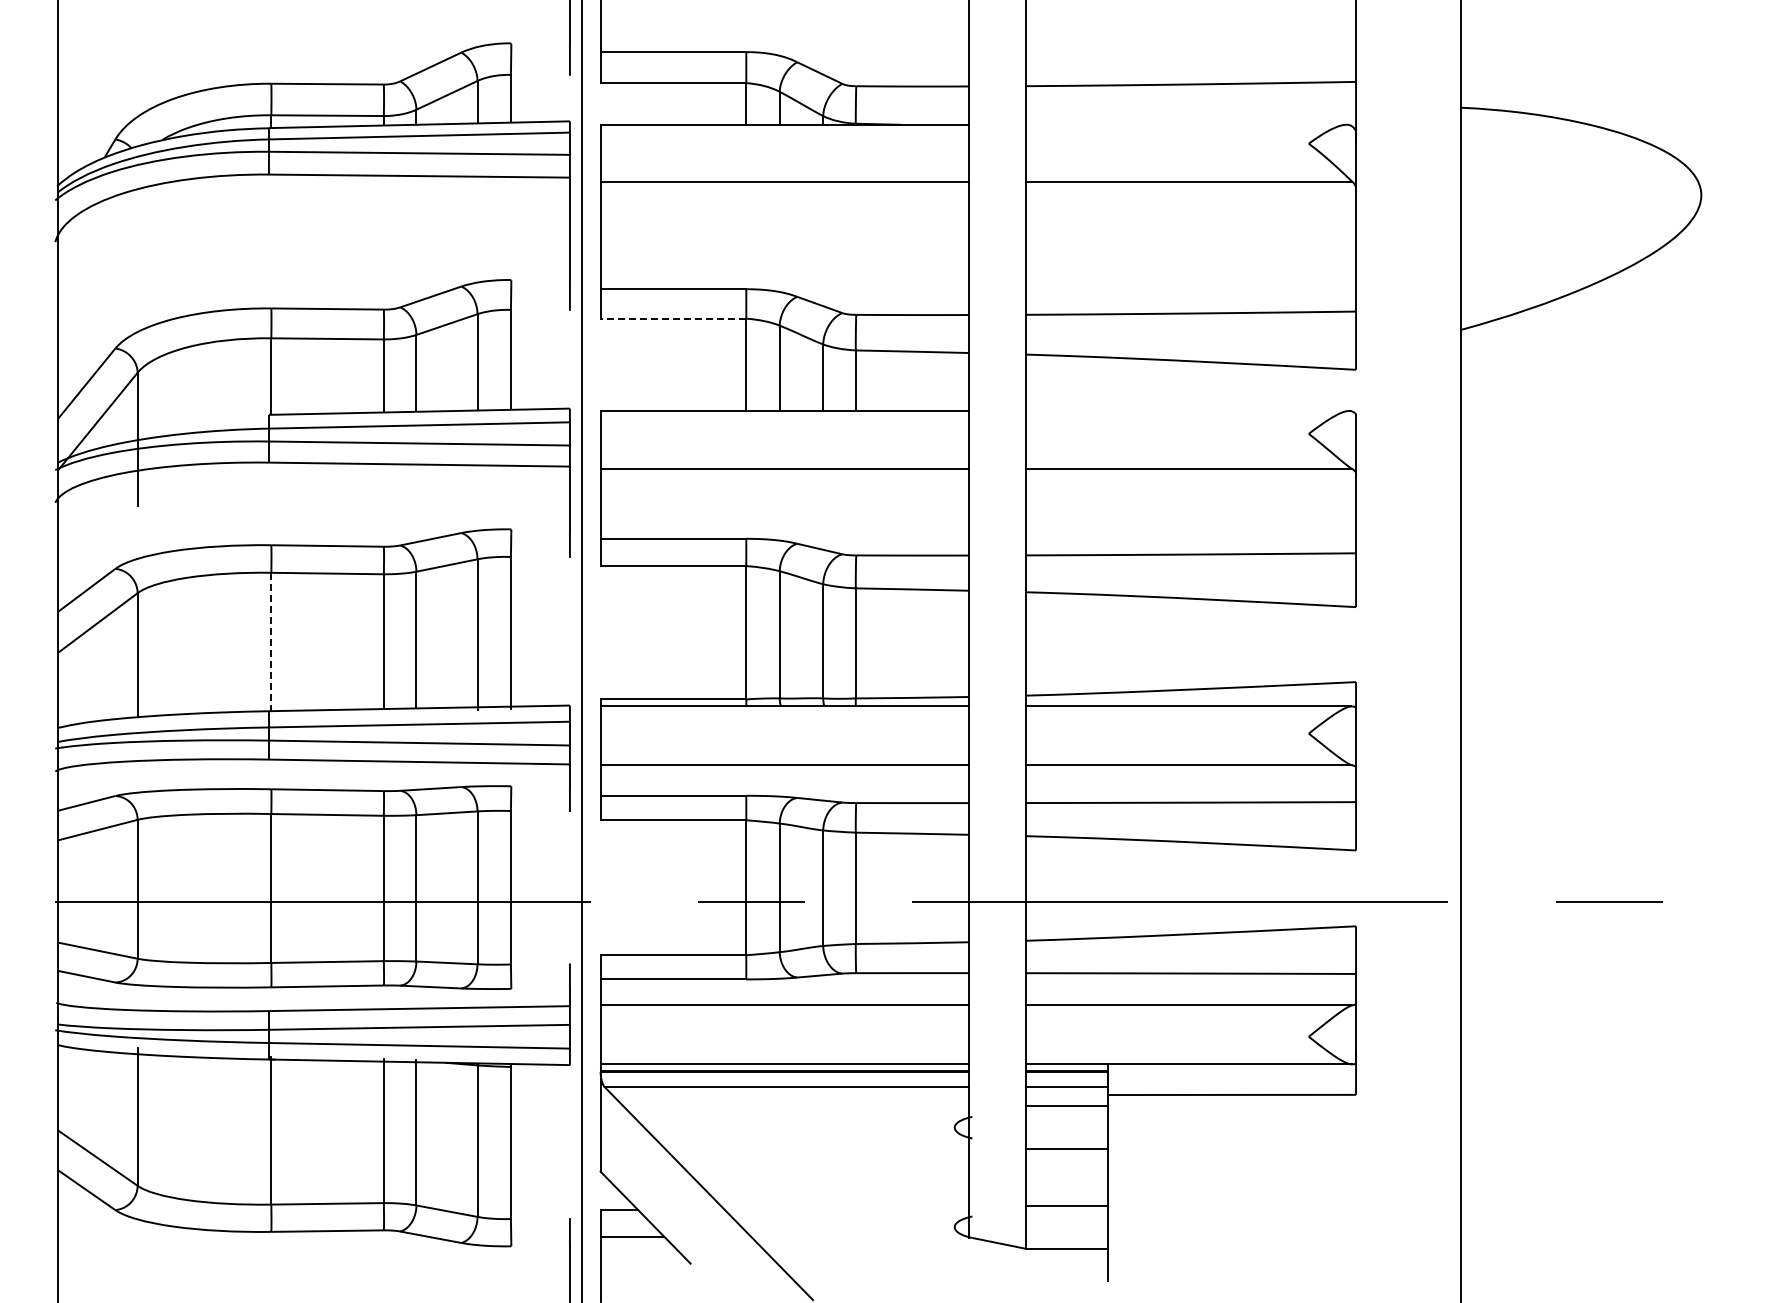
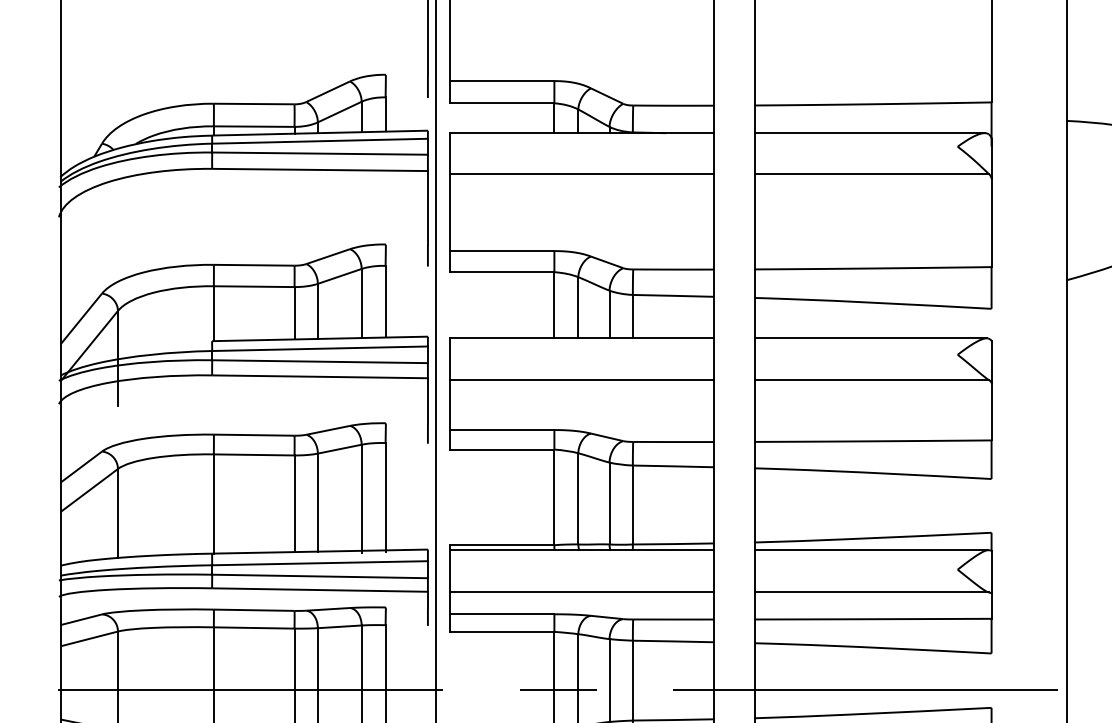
line: (1185, 124) -> (869, 132), added
line: (673, 318) -> (502, 272), dashed -> solid
line: (1187, 410) -> (870, 338), added
line: (271, 642) -> (213, 504), dashed -> solid

